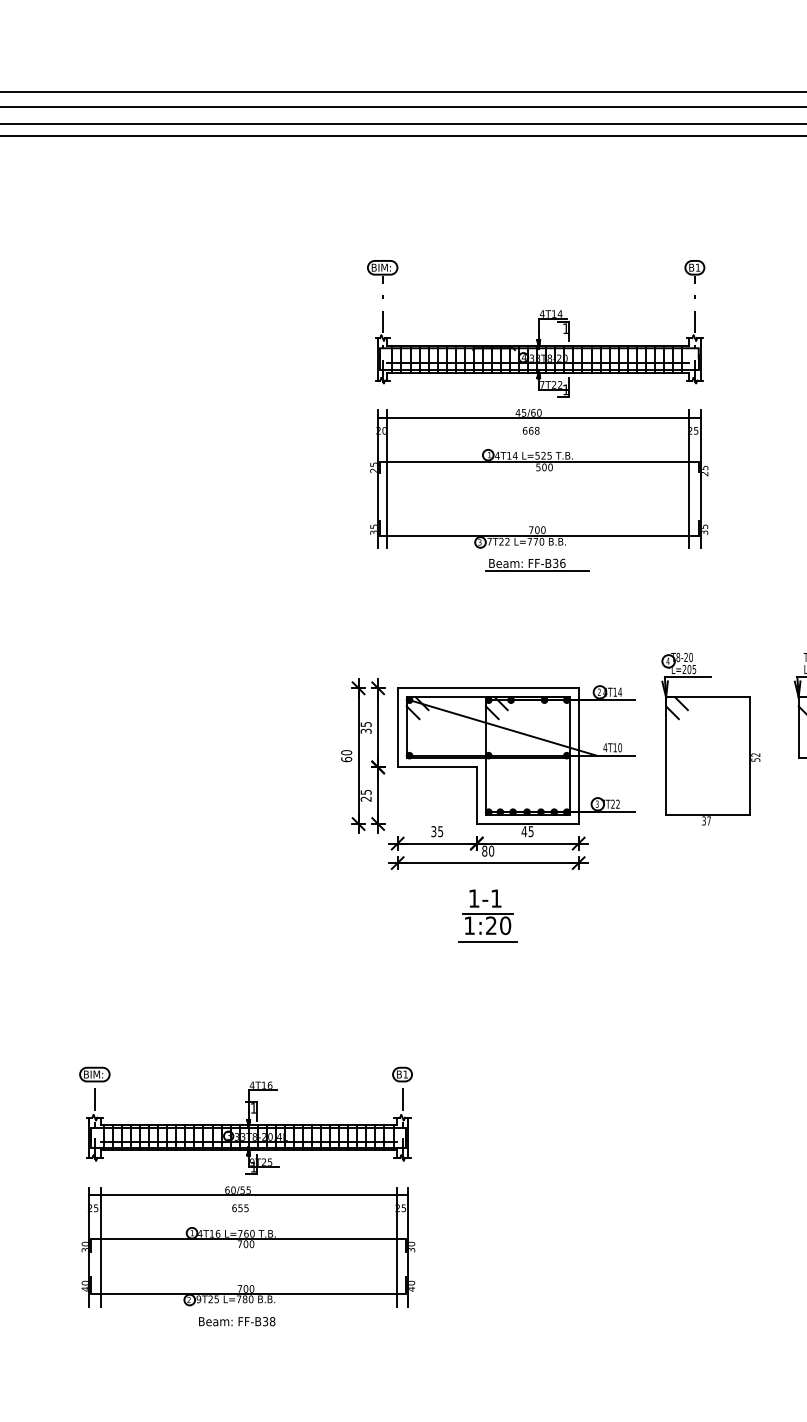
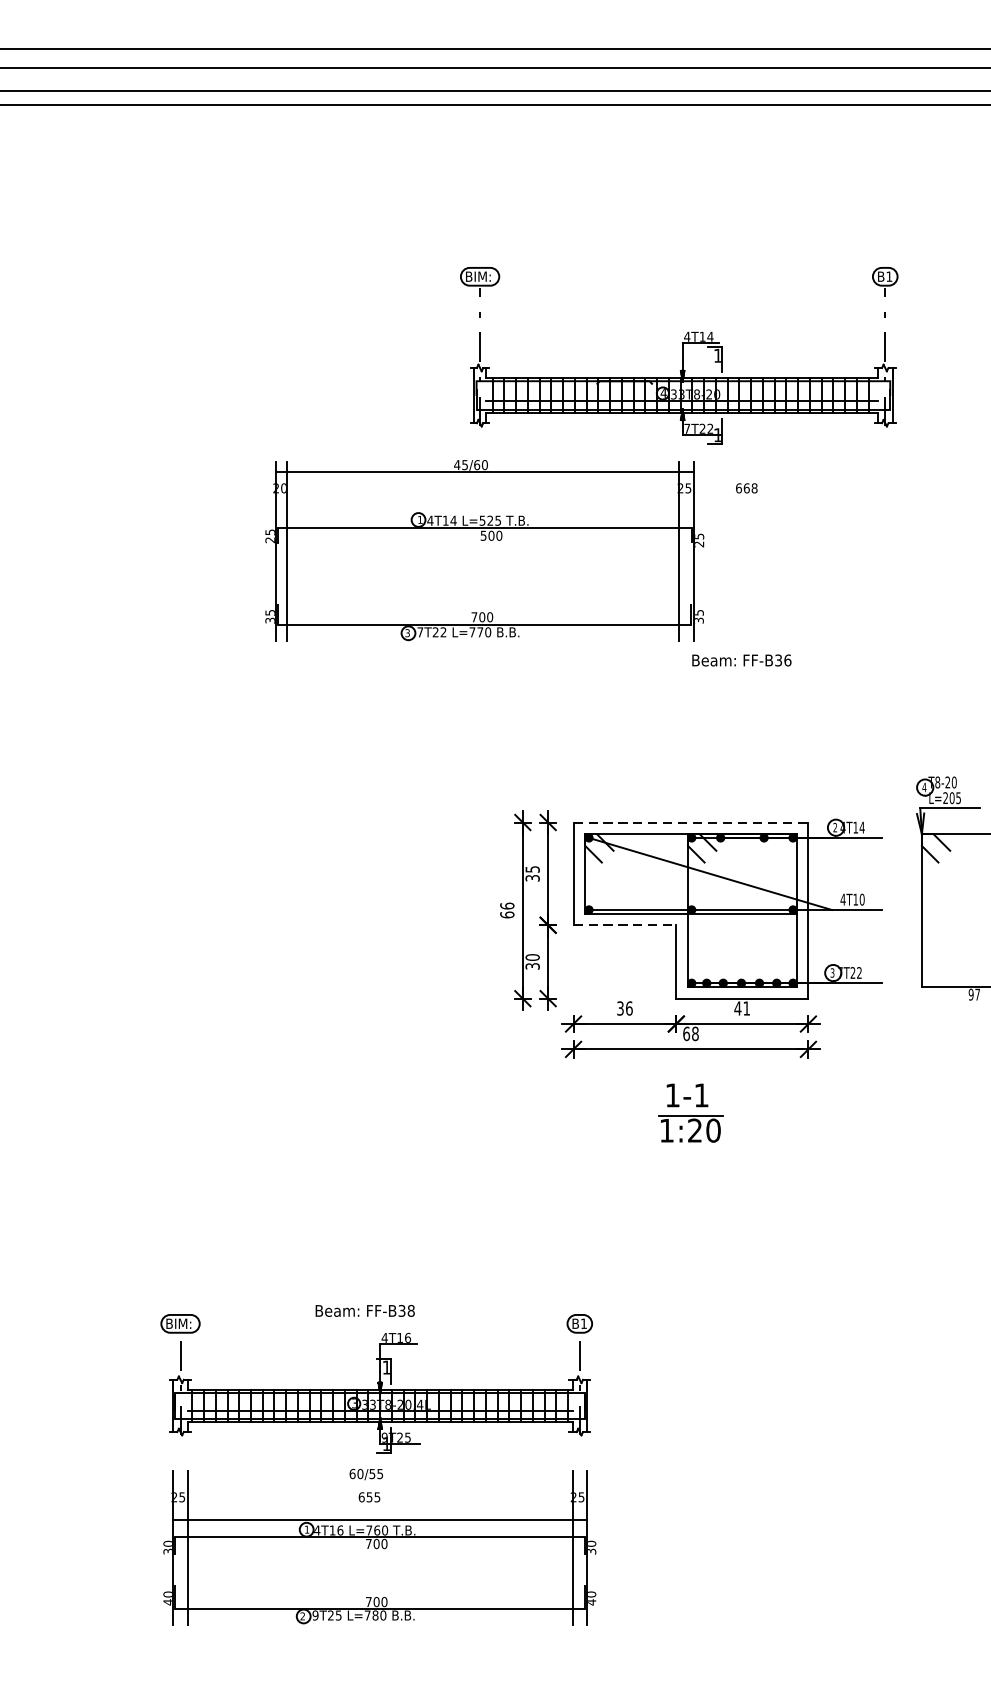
part: (536, 328) -> (679, 355), moved
part: (539, 478) -> (485, 550), moved
line: (537, 571) -> (754, 670), removed
line: (488, 688) -> (691, 822), solid -> dashed
text: (346, 752) -> (507, 905), 60 -> 66
line: (437, 767) -> (625, 925), solid -> dashed
text: (365, 795) -> (531, 961), 25 -> 30
text: (703, 820) -> (970, 994), 37 -> 97
text: (440, 831) -> (629, 1008), 35 -> 36
text: (530, 831) -> (745, 1008), 45 -> 41
text: (488, 850) -> (691, 1033), 80 -> 68
line: (487, 941) -> (690, 1151), removed
line: (248, 1195) -> (379, 1519), moved
text: (237, 1321) -> (365, 1310), moved

